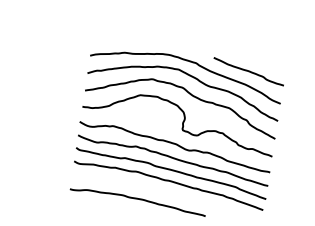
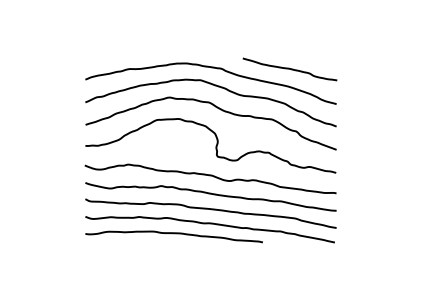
curve: (137, 199) -> (173, 234), moved

